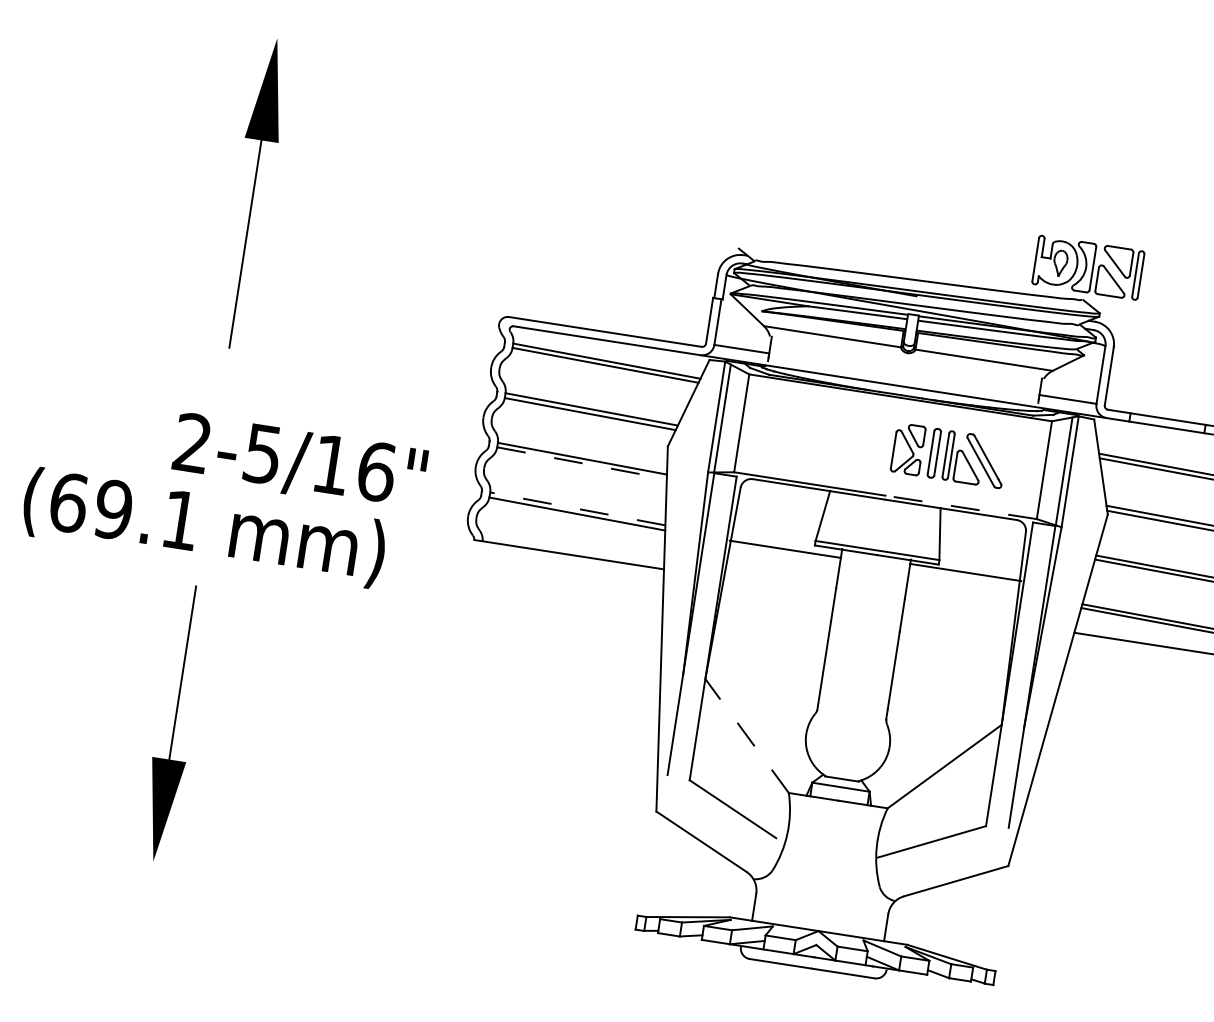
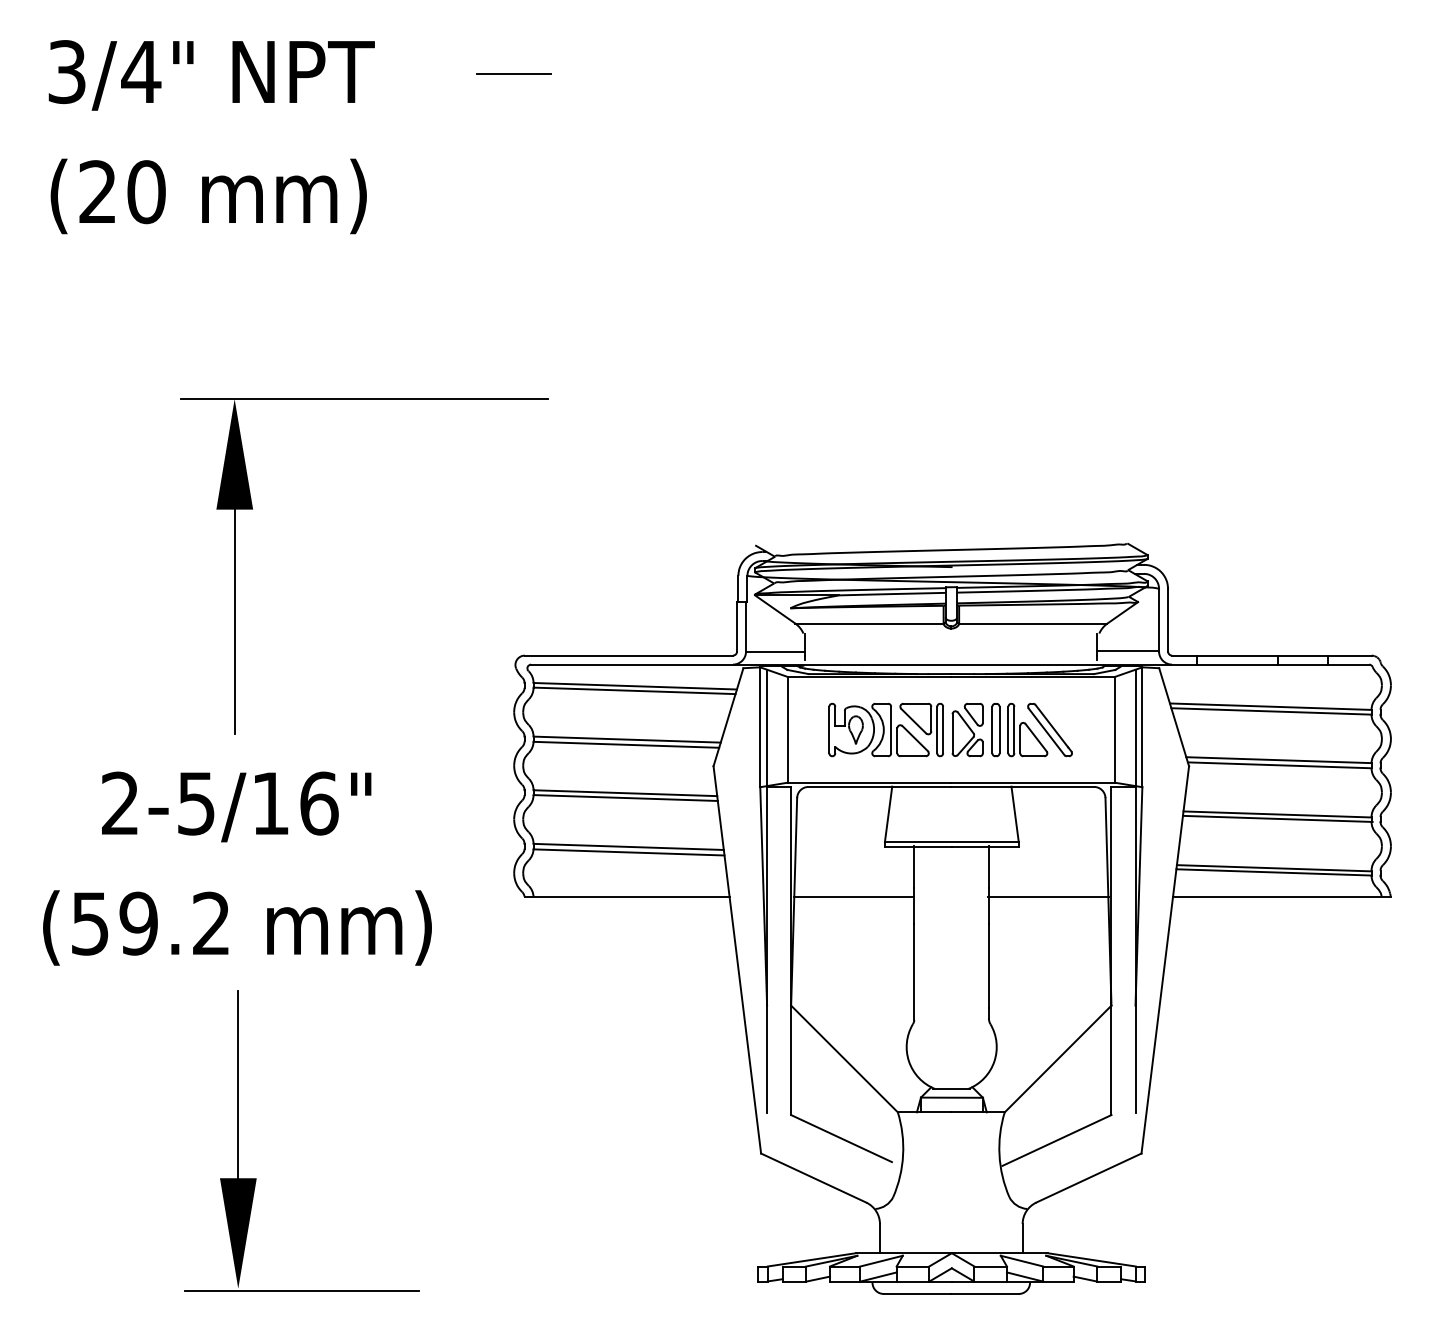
line: (397, 57) -> (364, 399), added
part: (1087, 268) -> (885, 730), moved
text: (299, 462) -> (236, 806), moved
line: (582, 463) -> (626, 798), dashed -> solid
line: (961, 507) -> (1033, 782), dashed -> solid
line: (577, 508) -> (628, 846), dashed -> solid
text: (123, 511) -> (149, 923), (69.1 -> (59.2
line: (785, 549) -> (854, 896), moved
line: (965, 572) -> (1048, 896), moved
line: (747, 735) -> (844, 1058), dashed -> solid
line: (211, 873) -> (301, 1291), added

